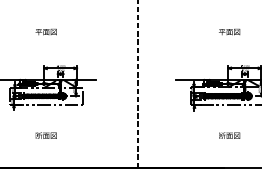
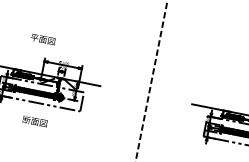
text: (45, 31) -> (42, 38), moved
text: (45, 135) -> (34, 121), moved

